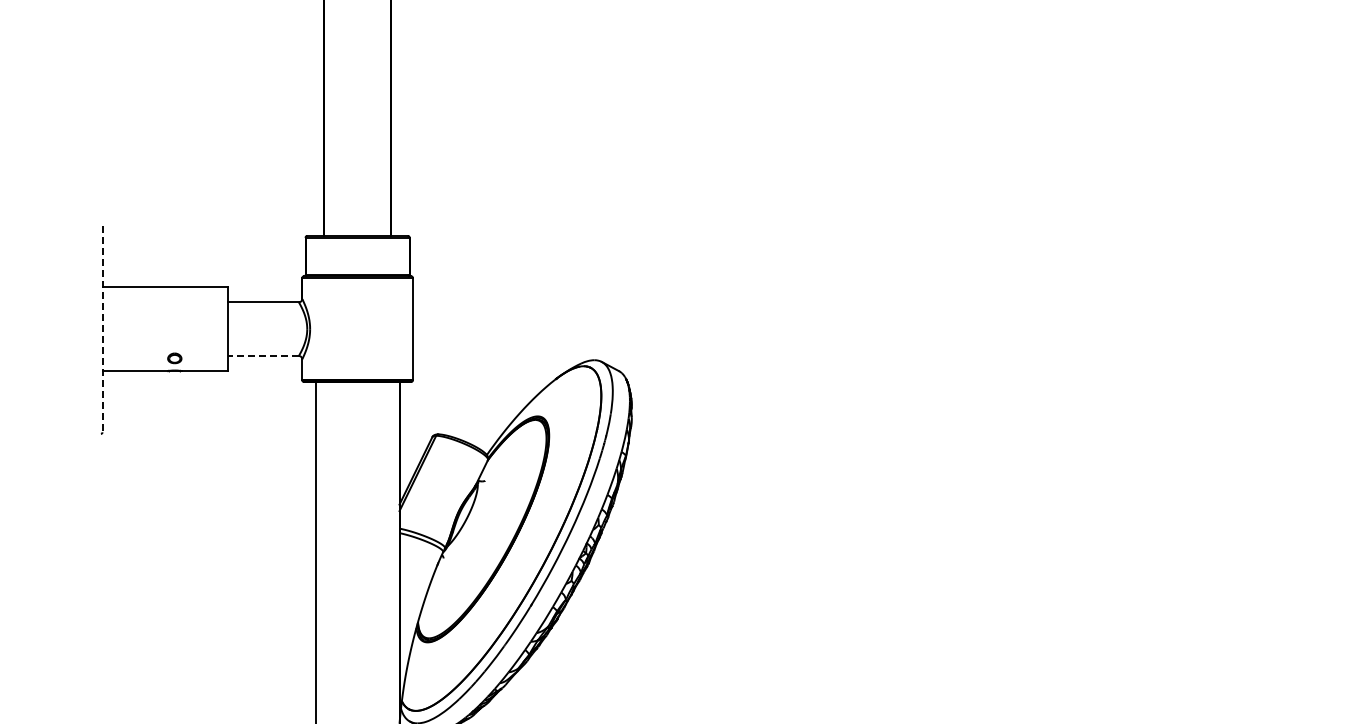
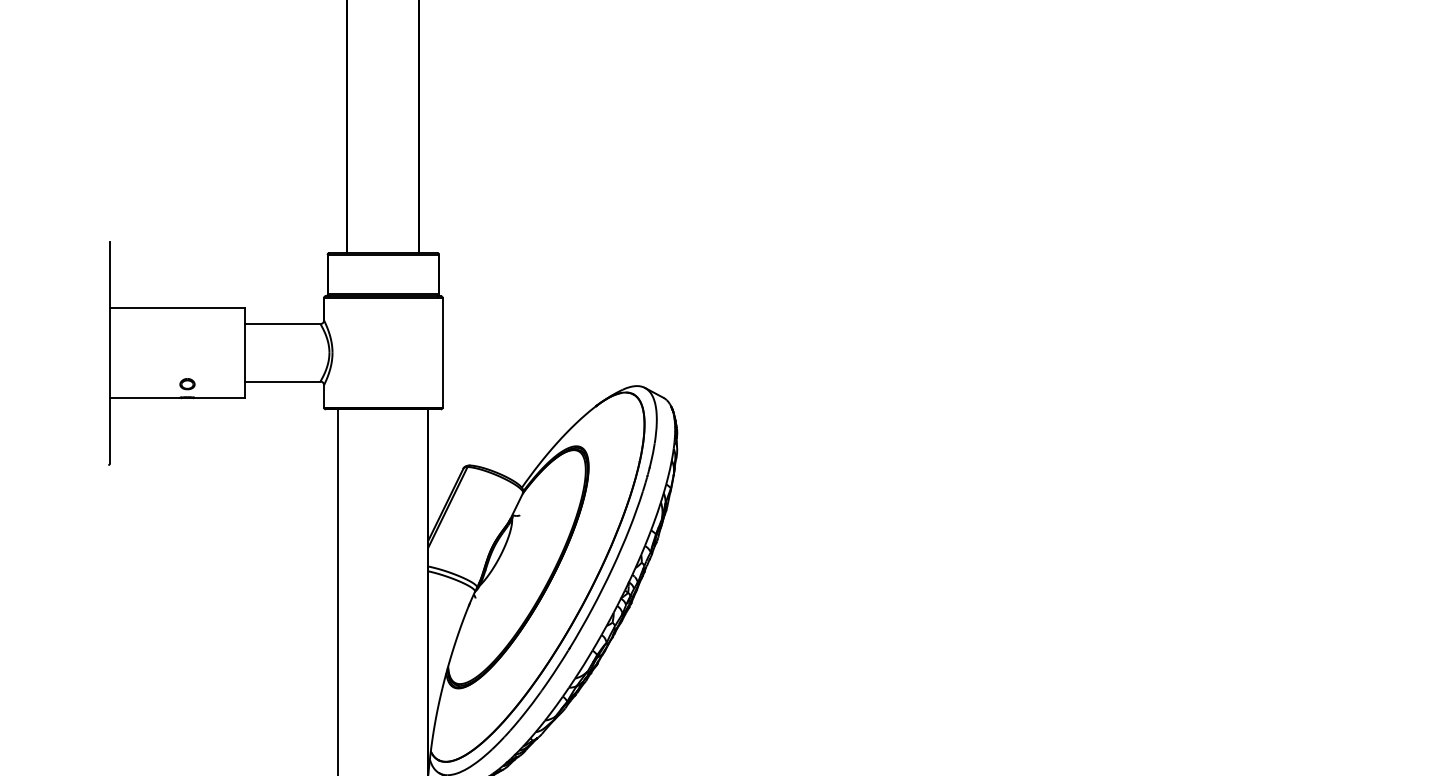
line: (102, 329) -> (110, 353), dashed -> solid
line: (263, 355) -> (282, 381), dashed -> solid

